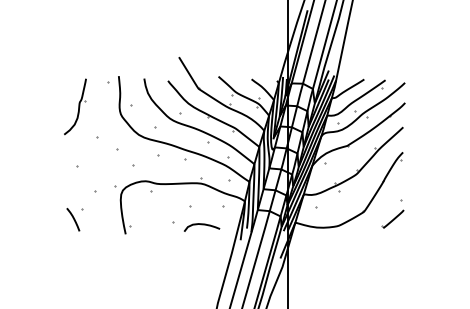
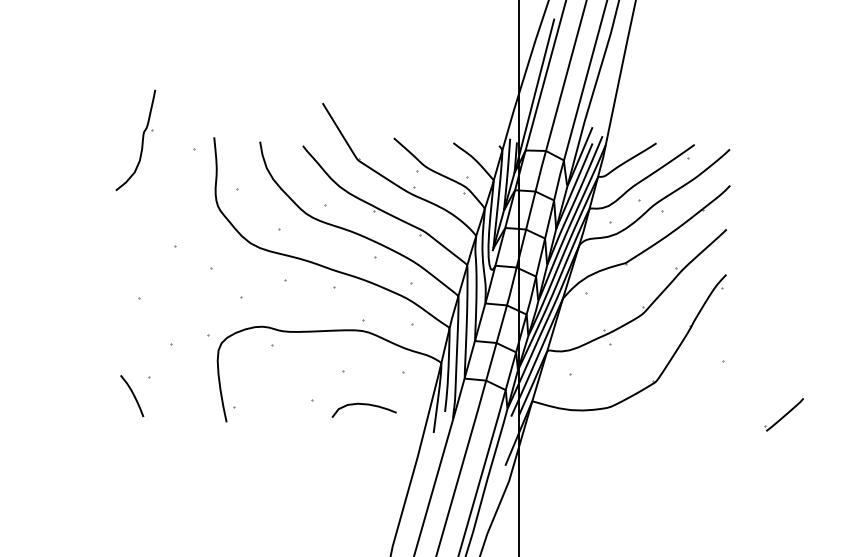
part: (75, 106) -> (136, 139), moved
part: (392, 218) -> (782, 413), moved

